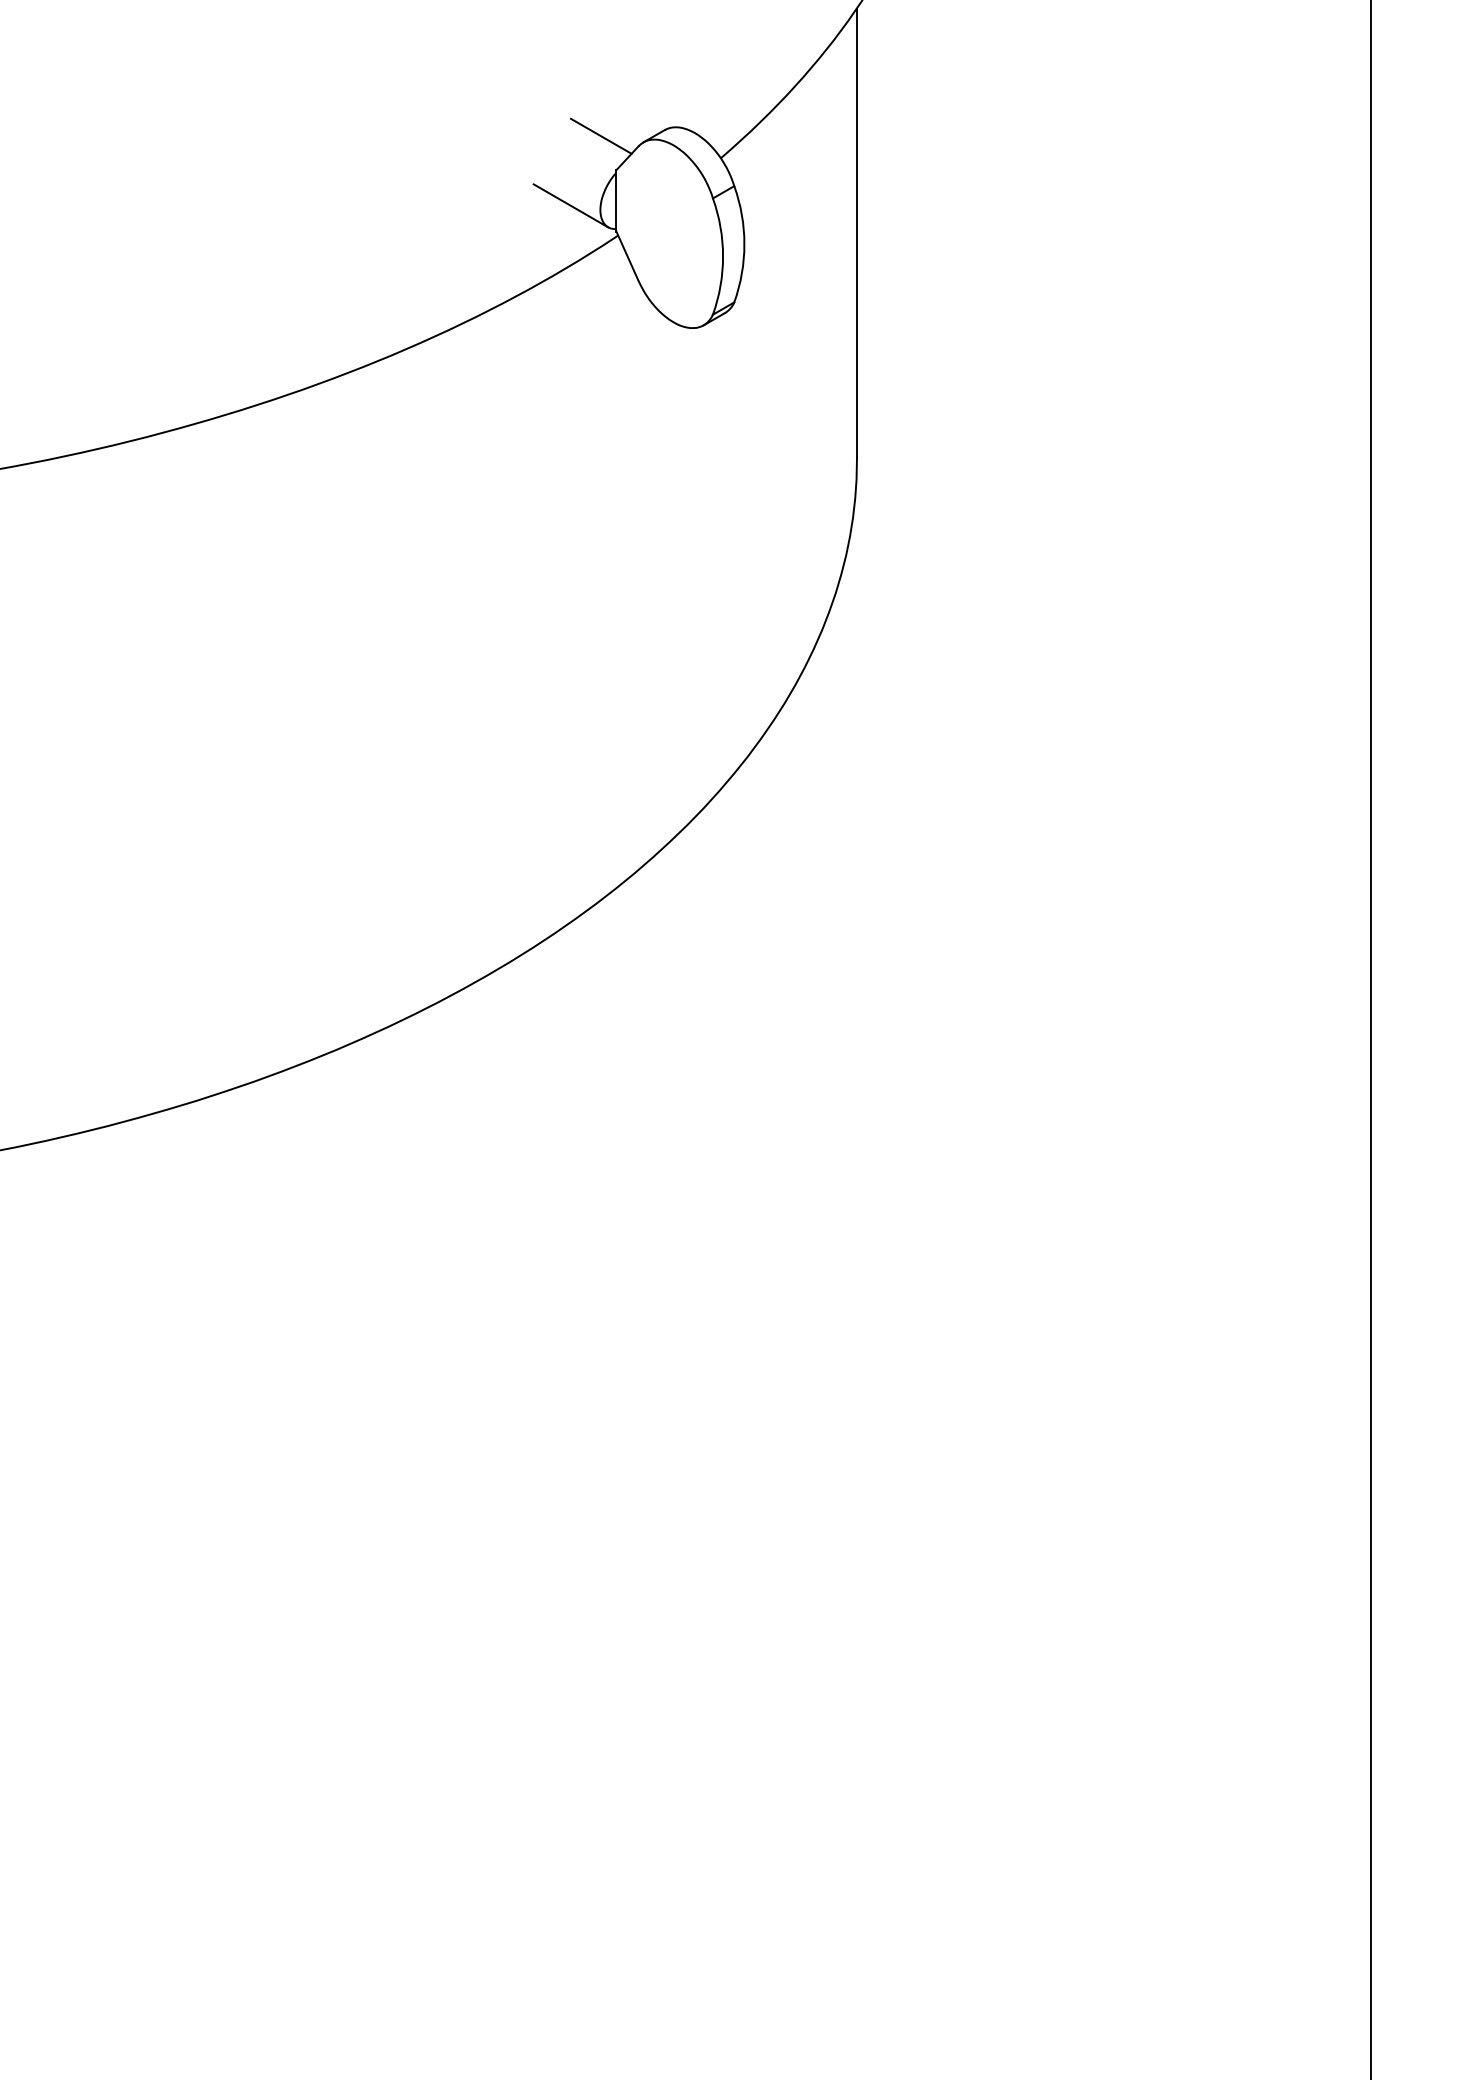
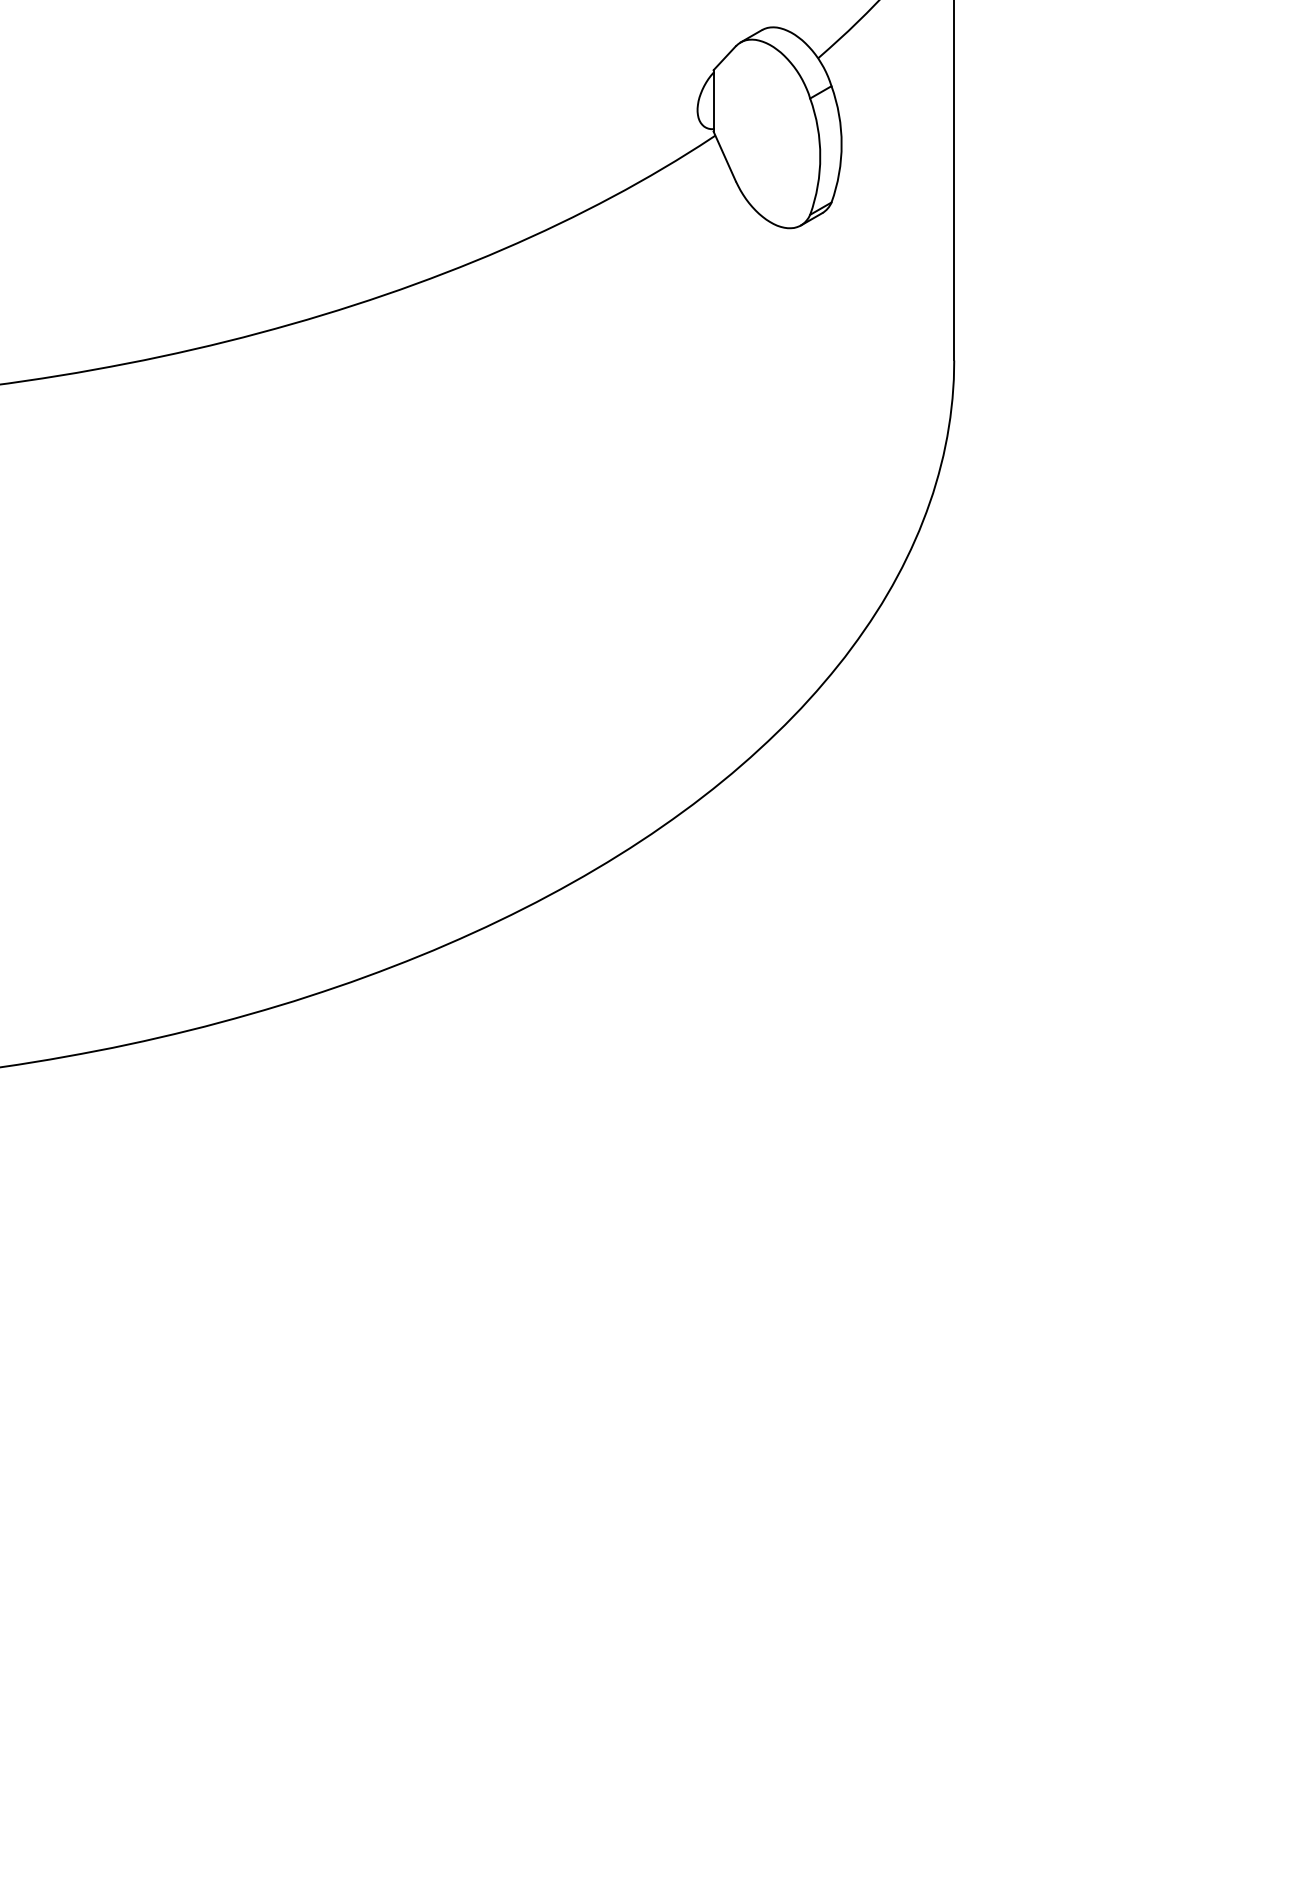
line: (601, 135) -> (698, 35), removed
line: (570, 205) -> (667, 105), removed

